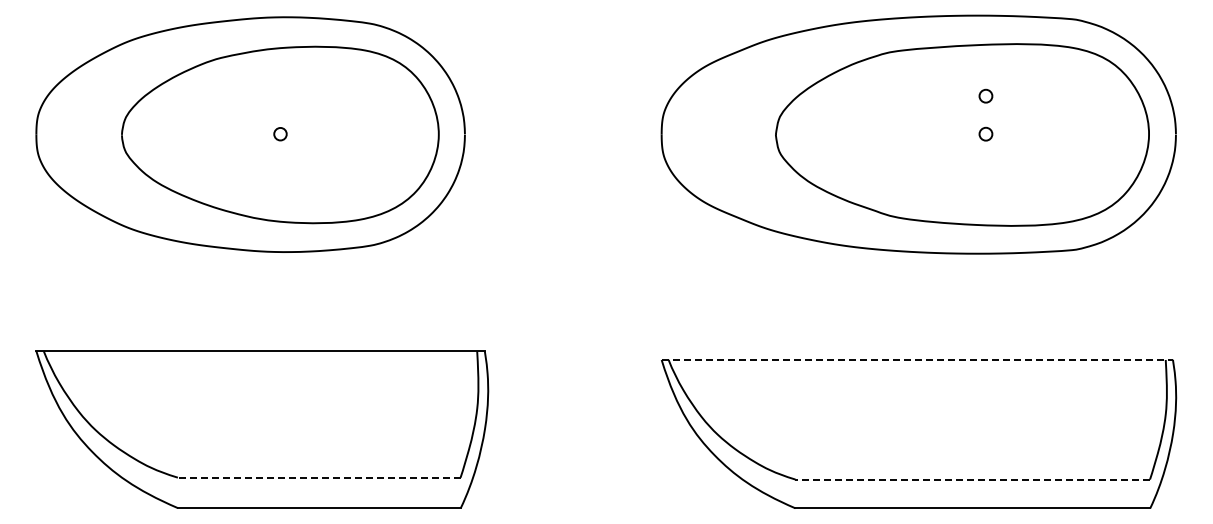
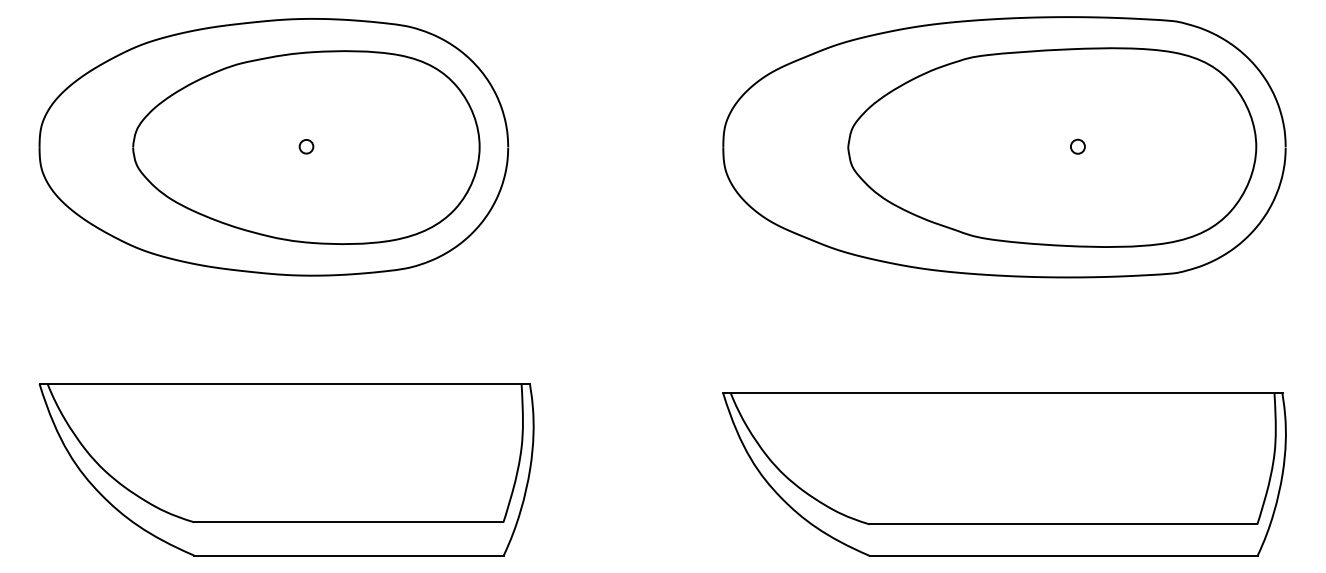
circle: (985, 95) -> (1077, 104), removed
line: (917, 359) -> (1003, 393), dashed -> solid
line: (318, 477) -> (348, 522), dashed -> solid
line: (972, 479) -> (1063, 524), dashed -> solid

